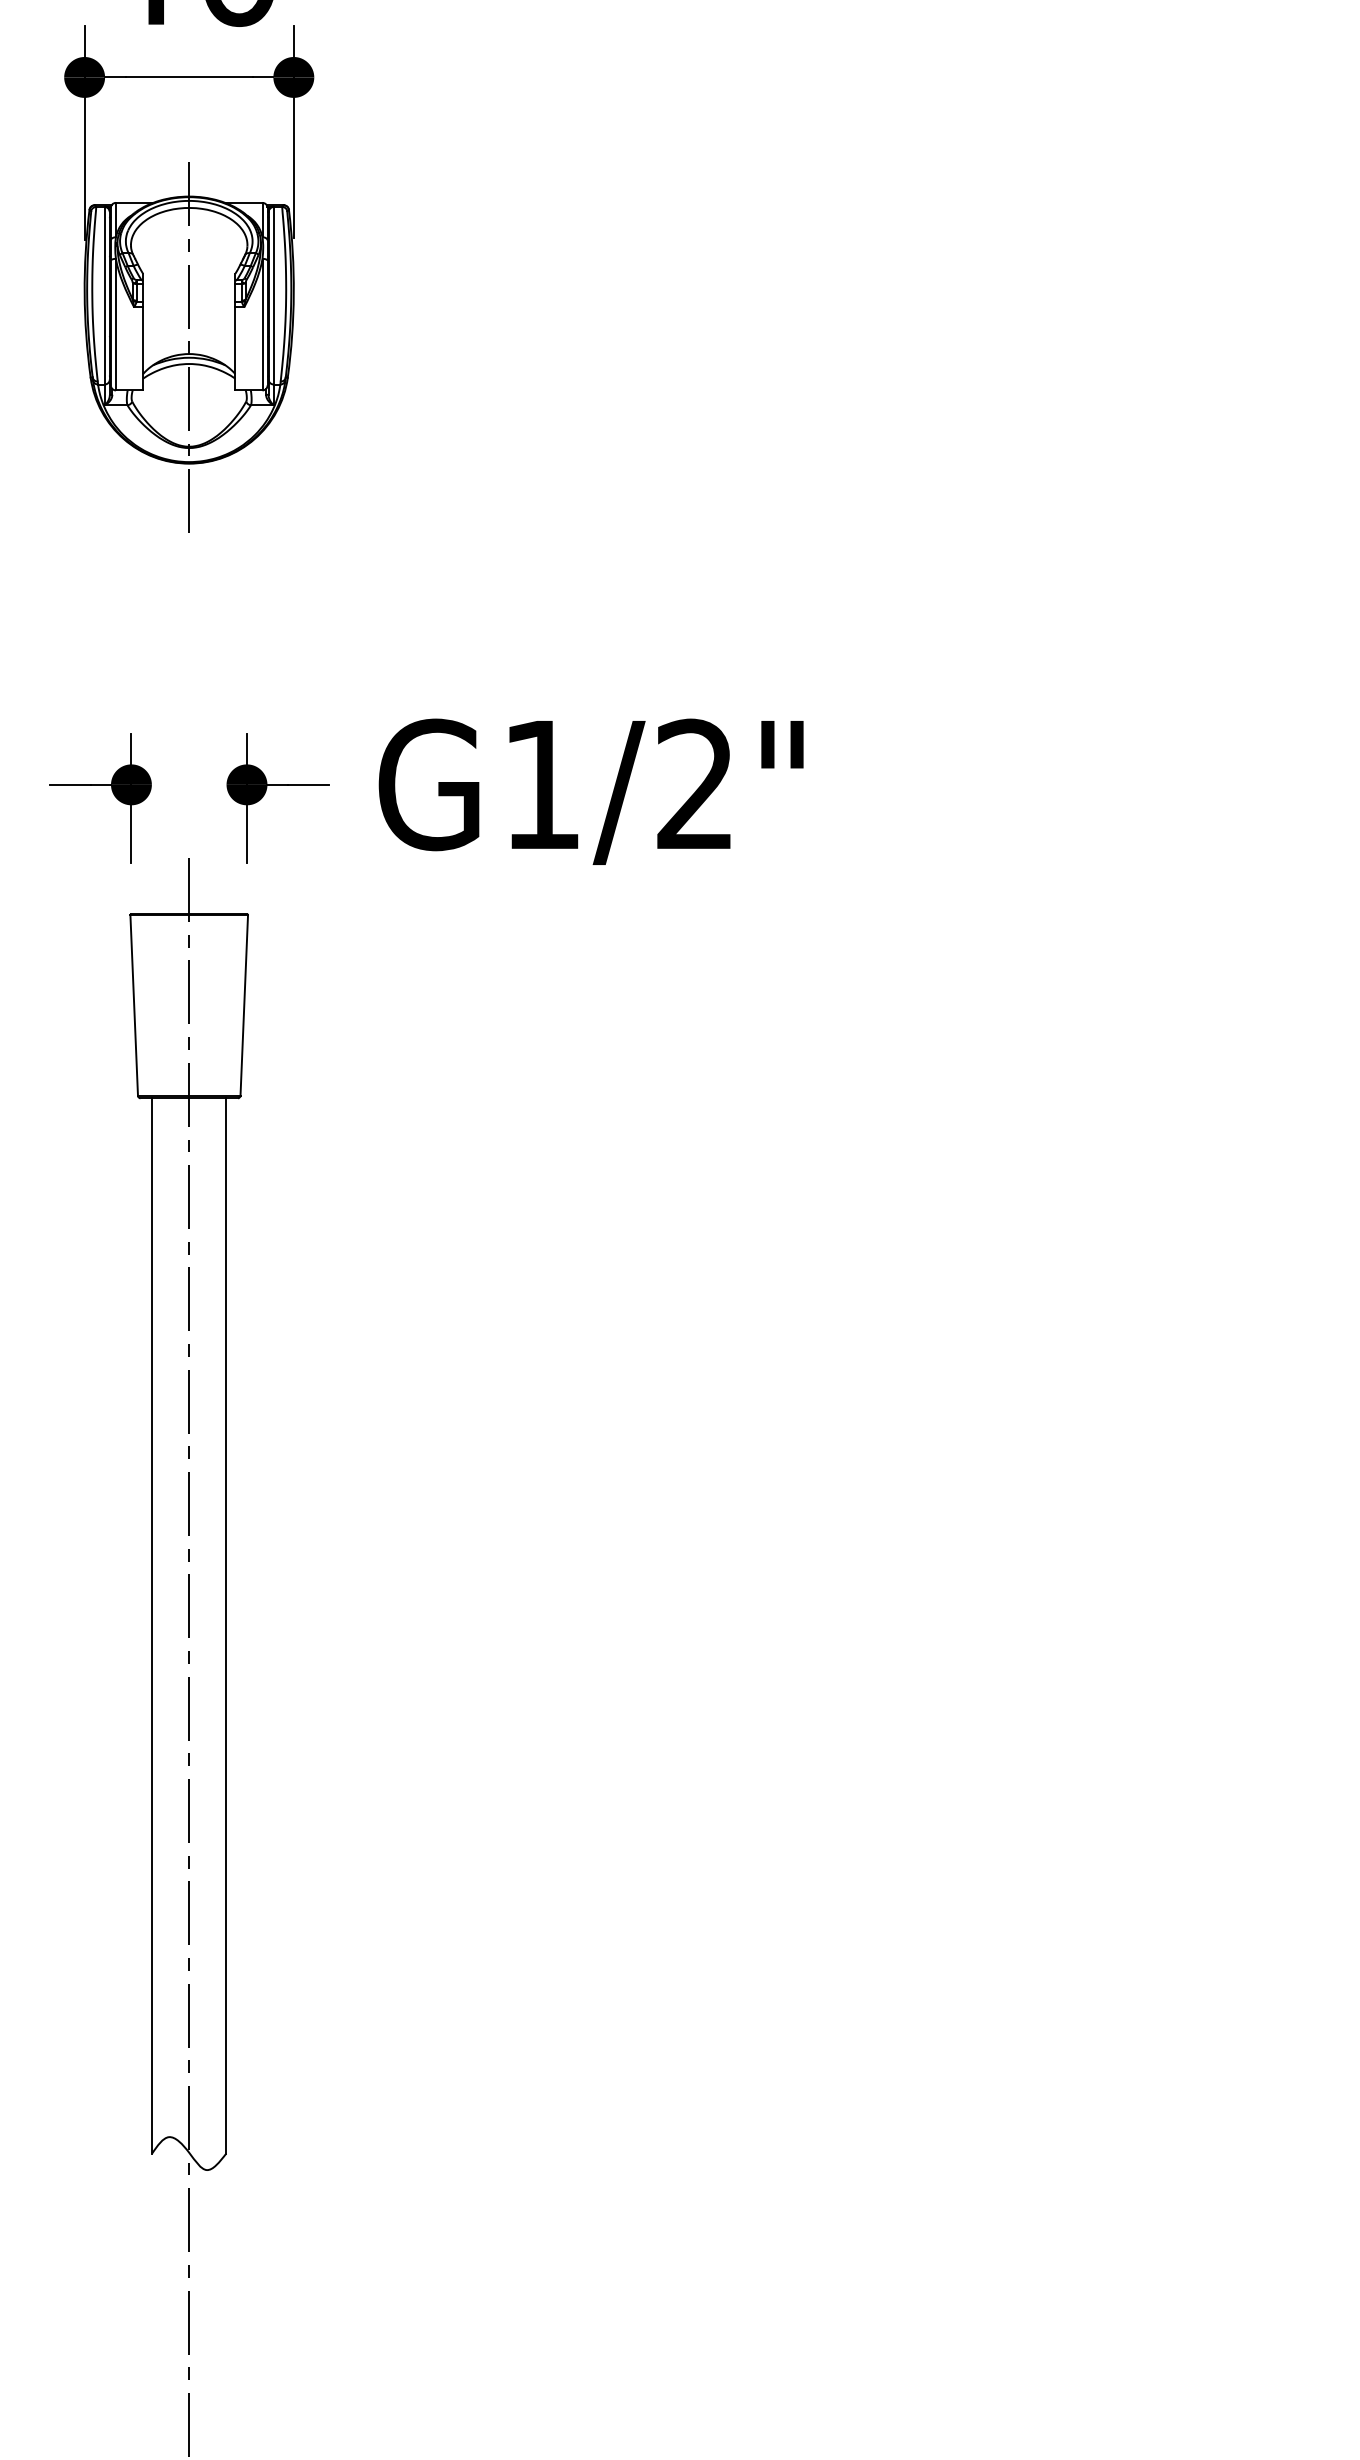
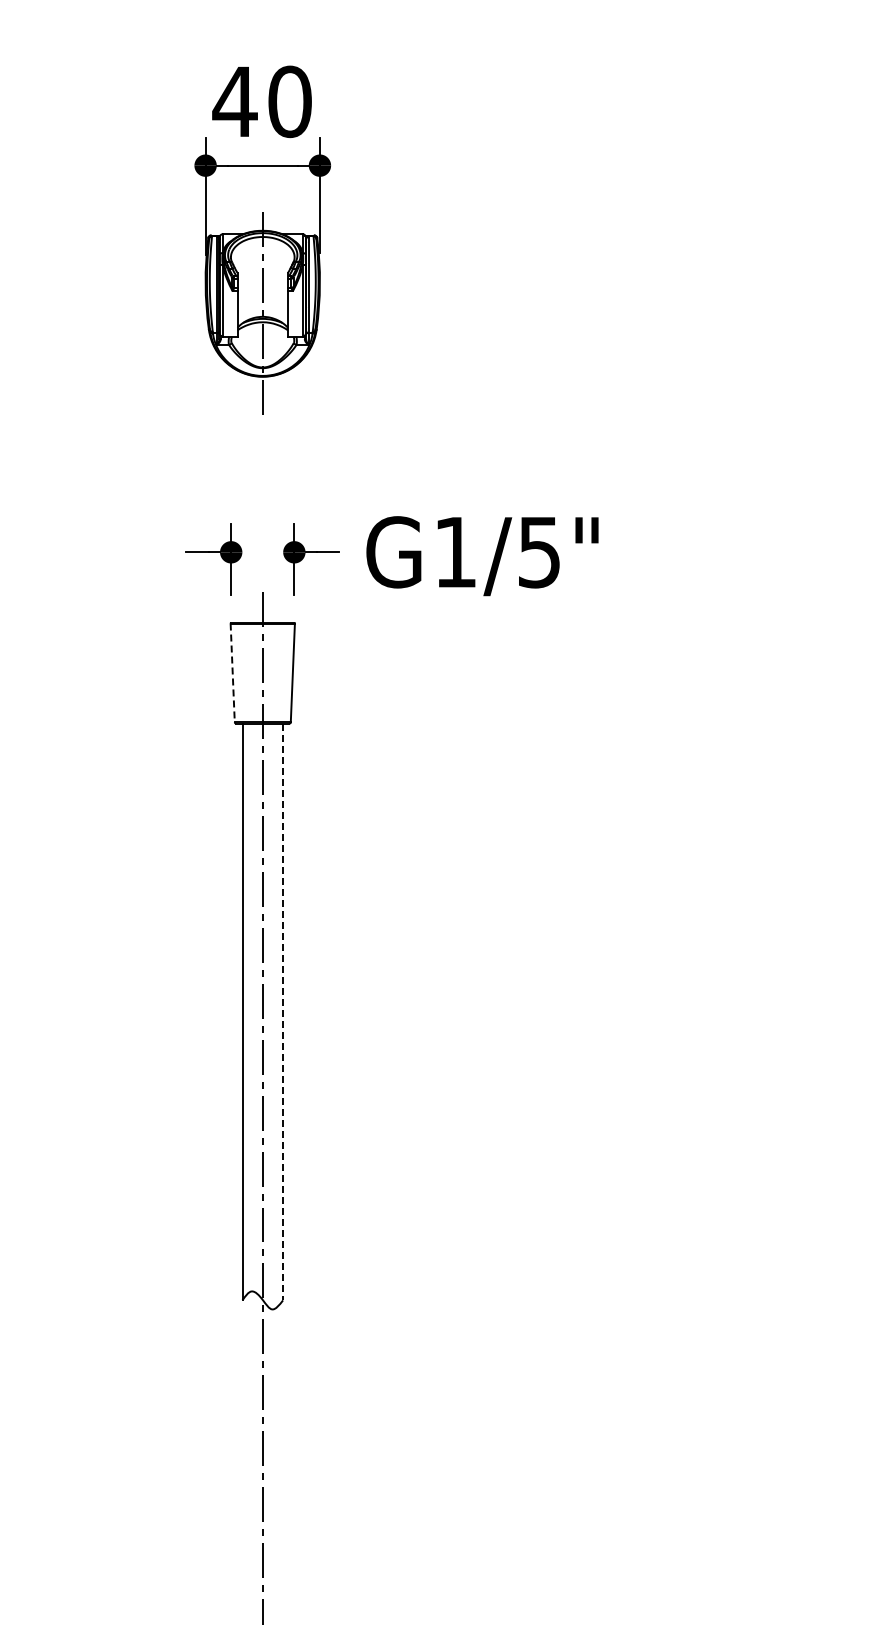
text: (693, 785) -> (538, 552), G1/2" -> G1/5"
line: (133, 1006) -> (232, 673), solid -> dashed
line: (227, 1626) -> (283, 1012), solid -> dashed

